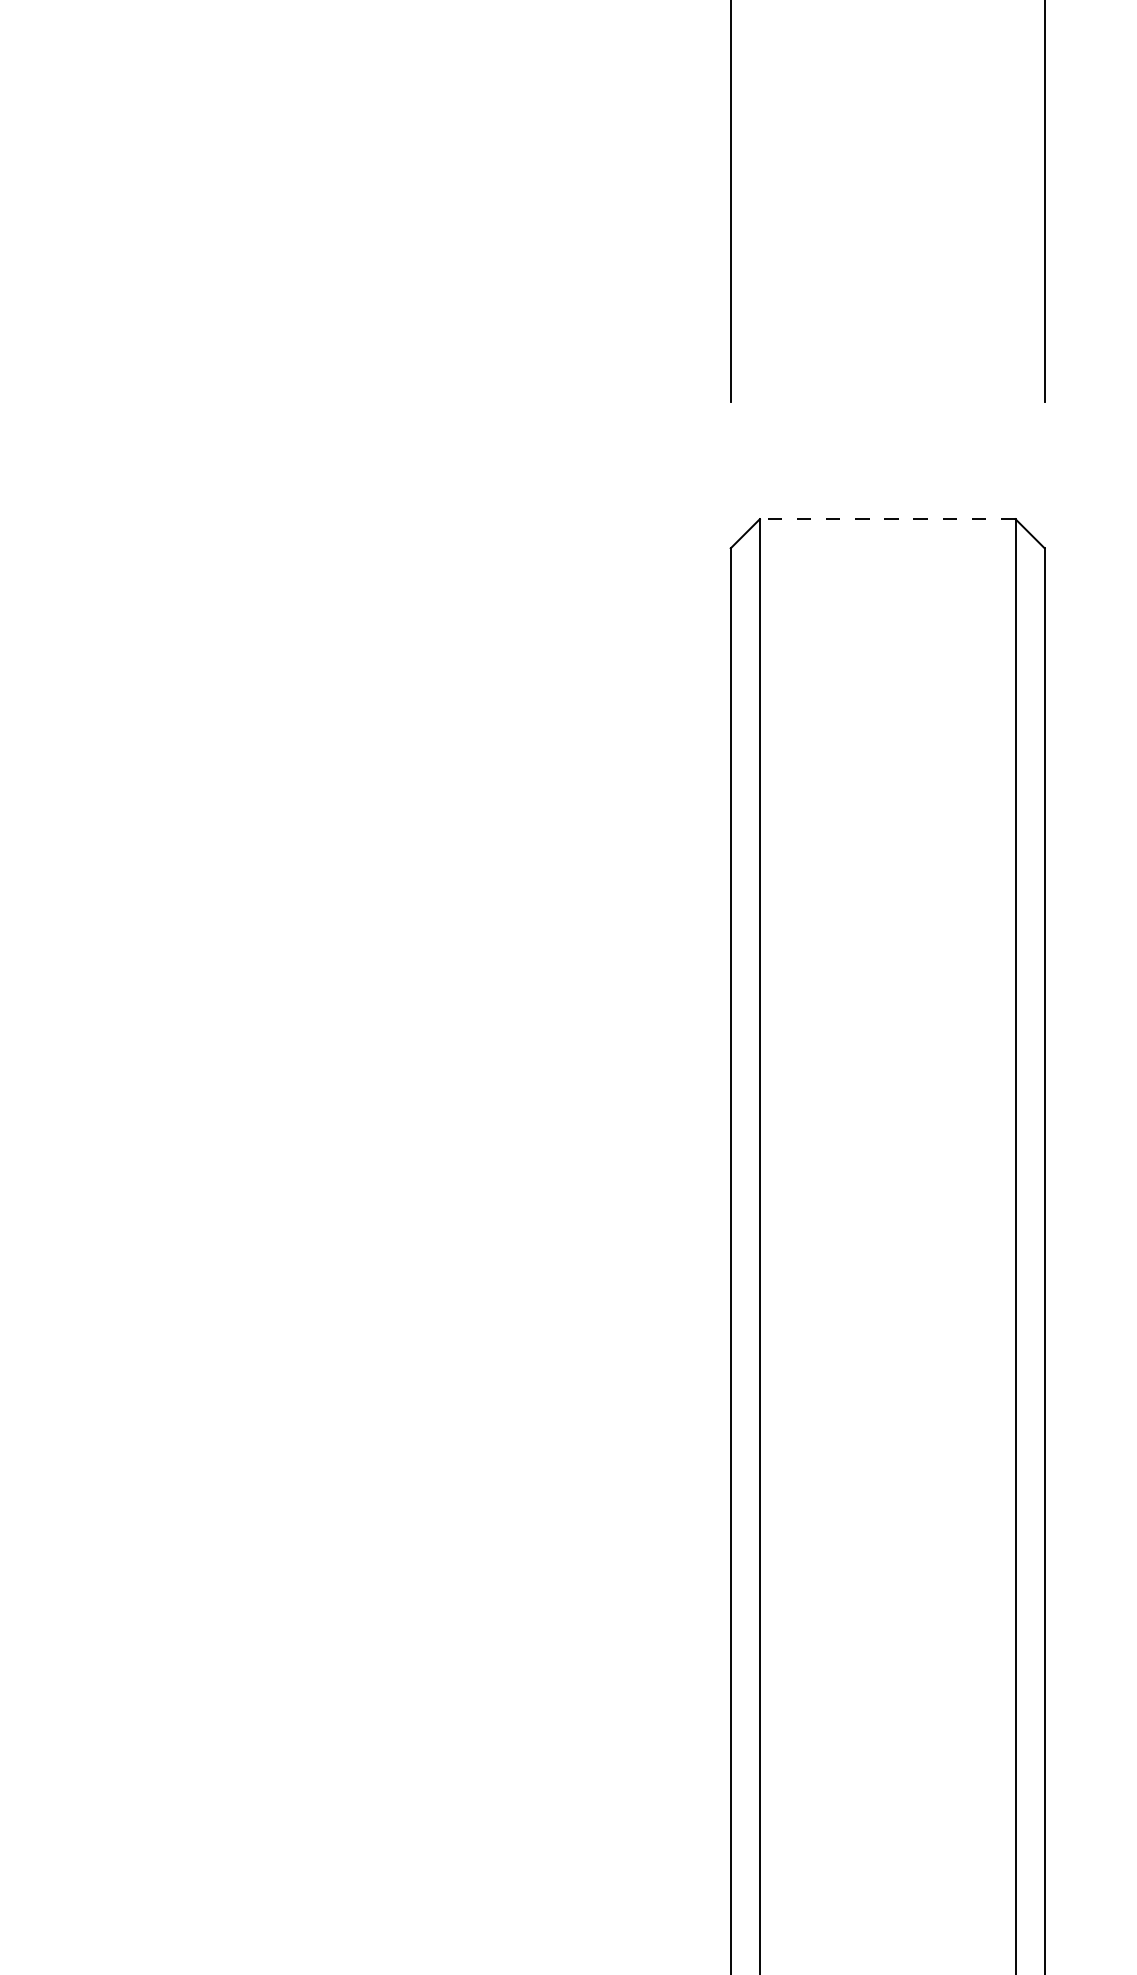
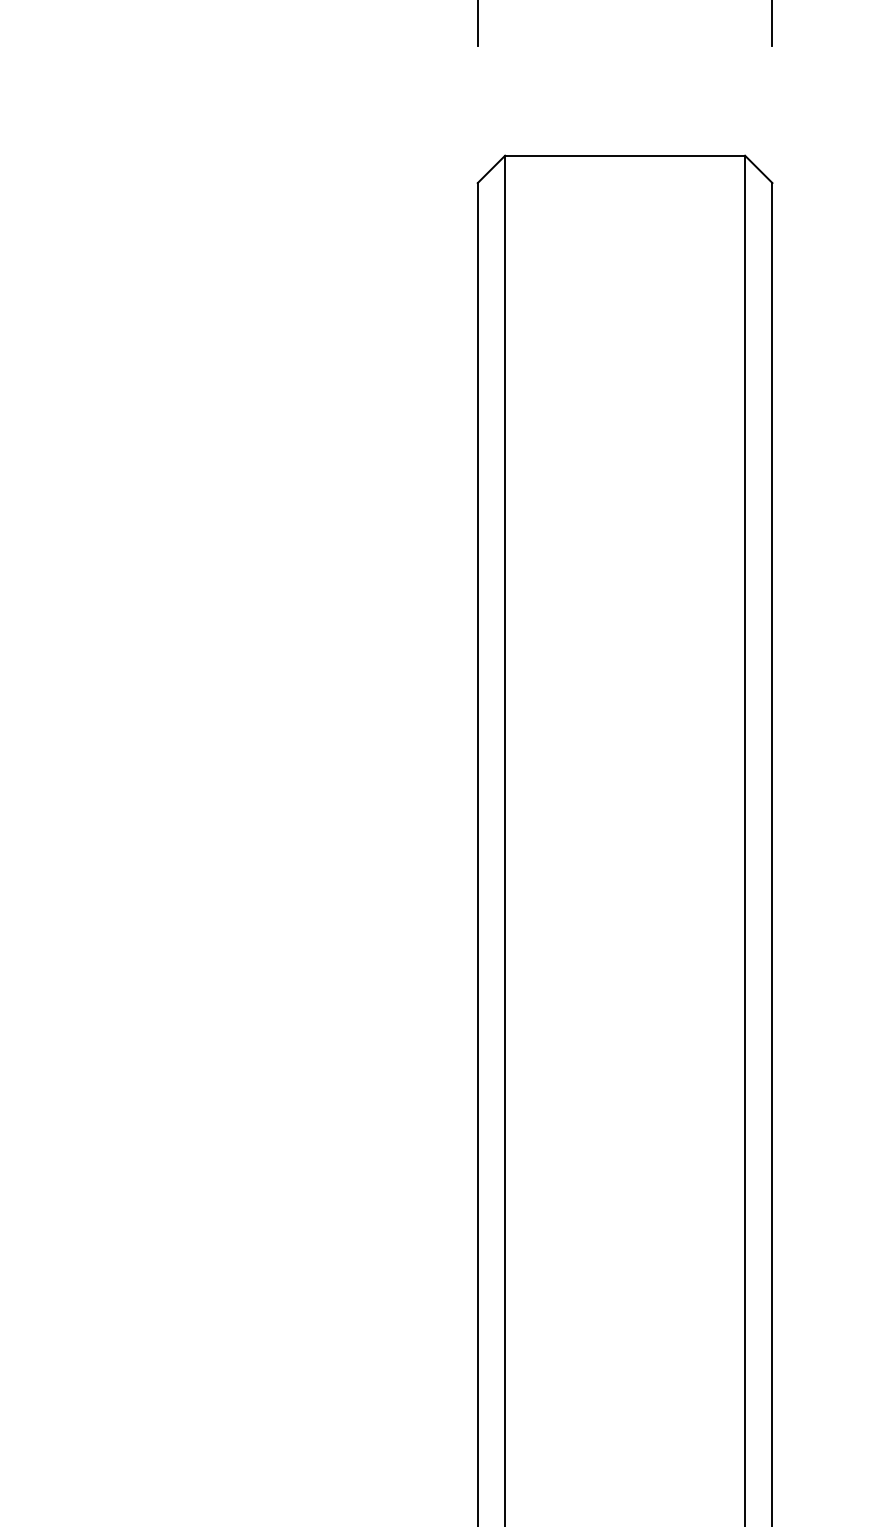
line: (887, 519) -> (624, 156), dashed -> solid

